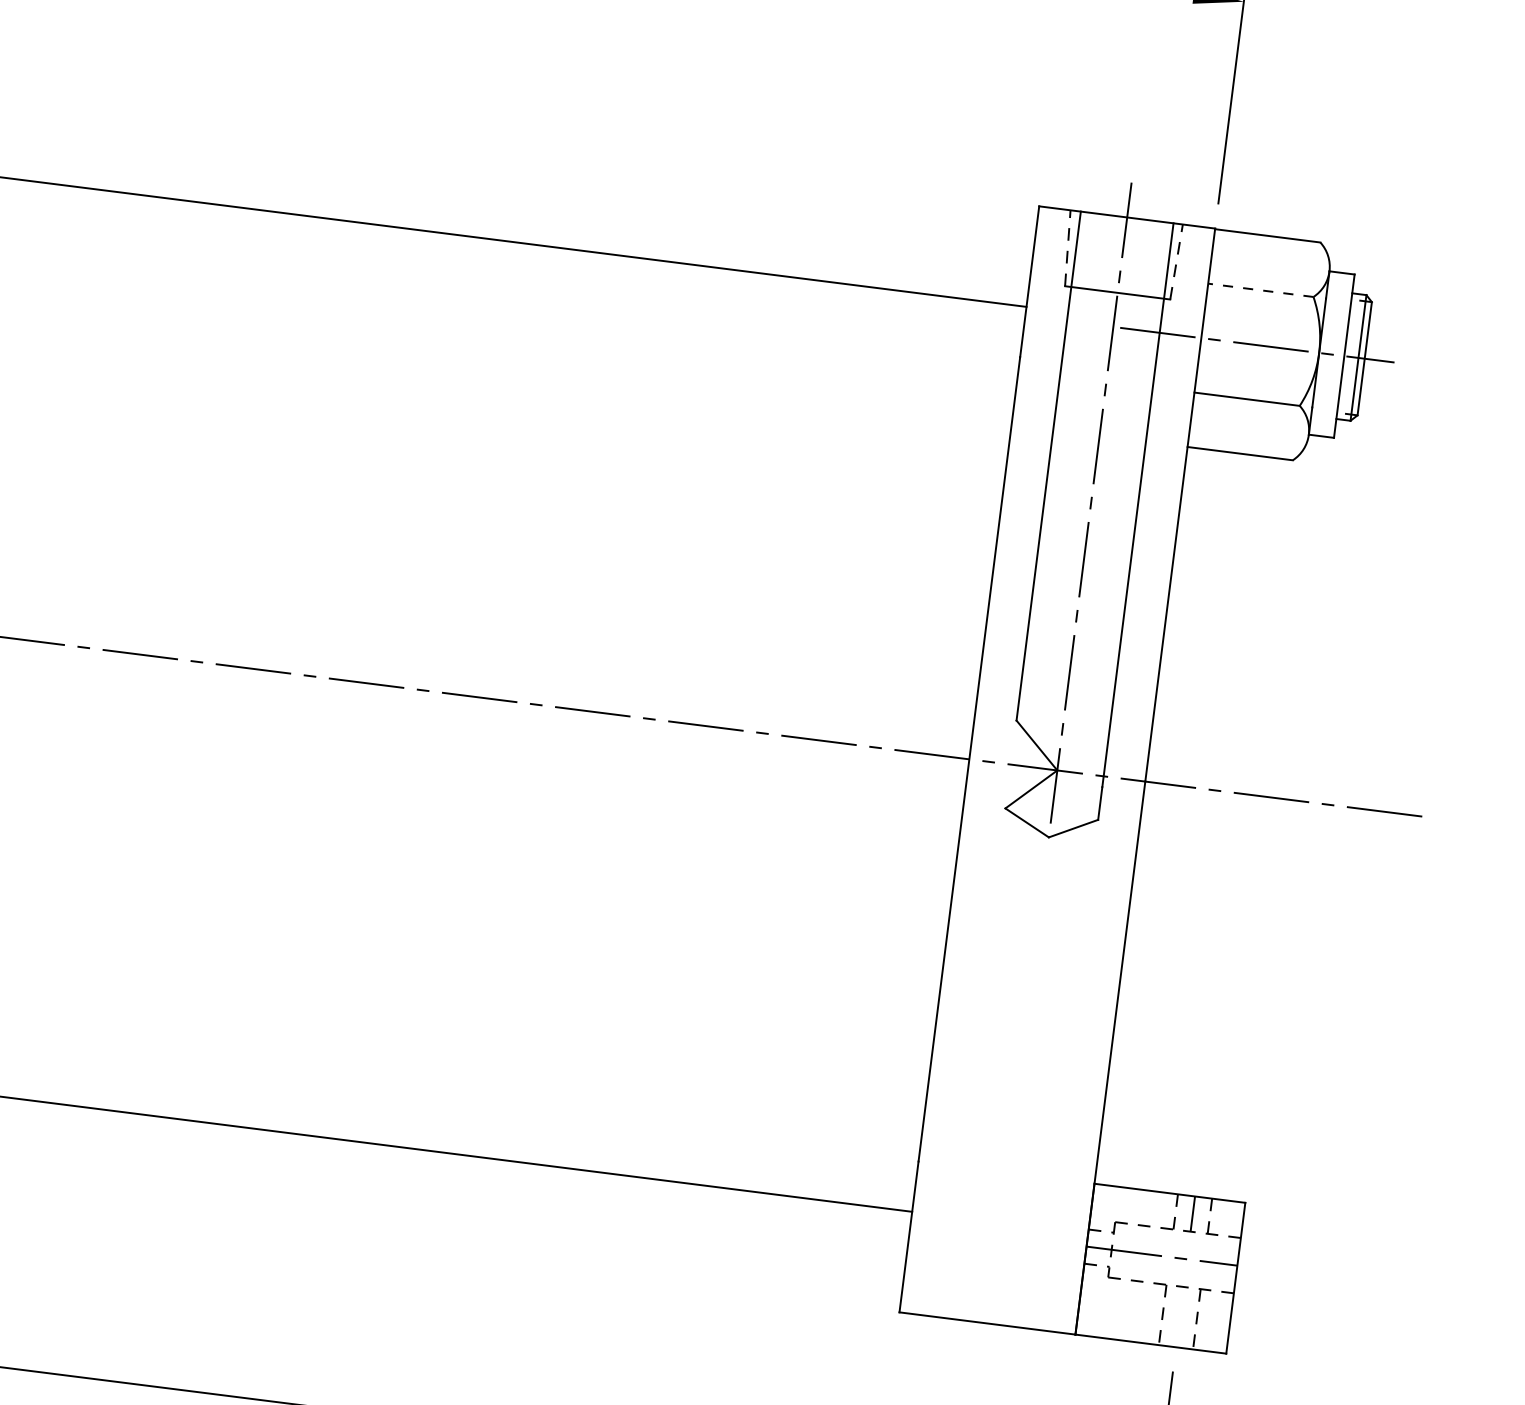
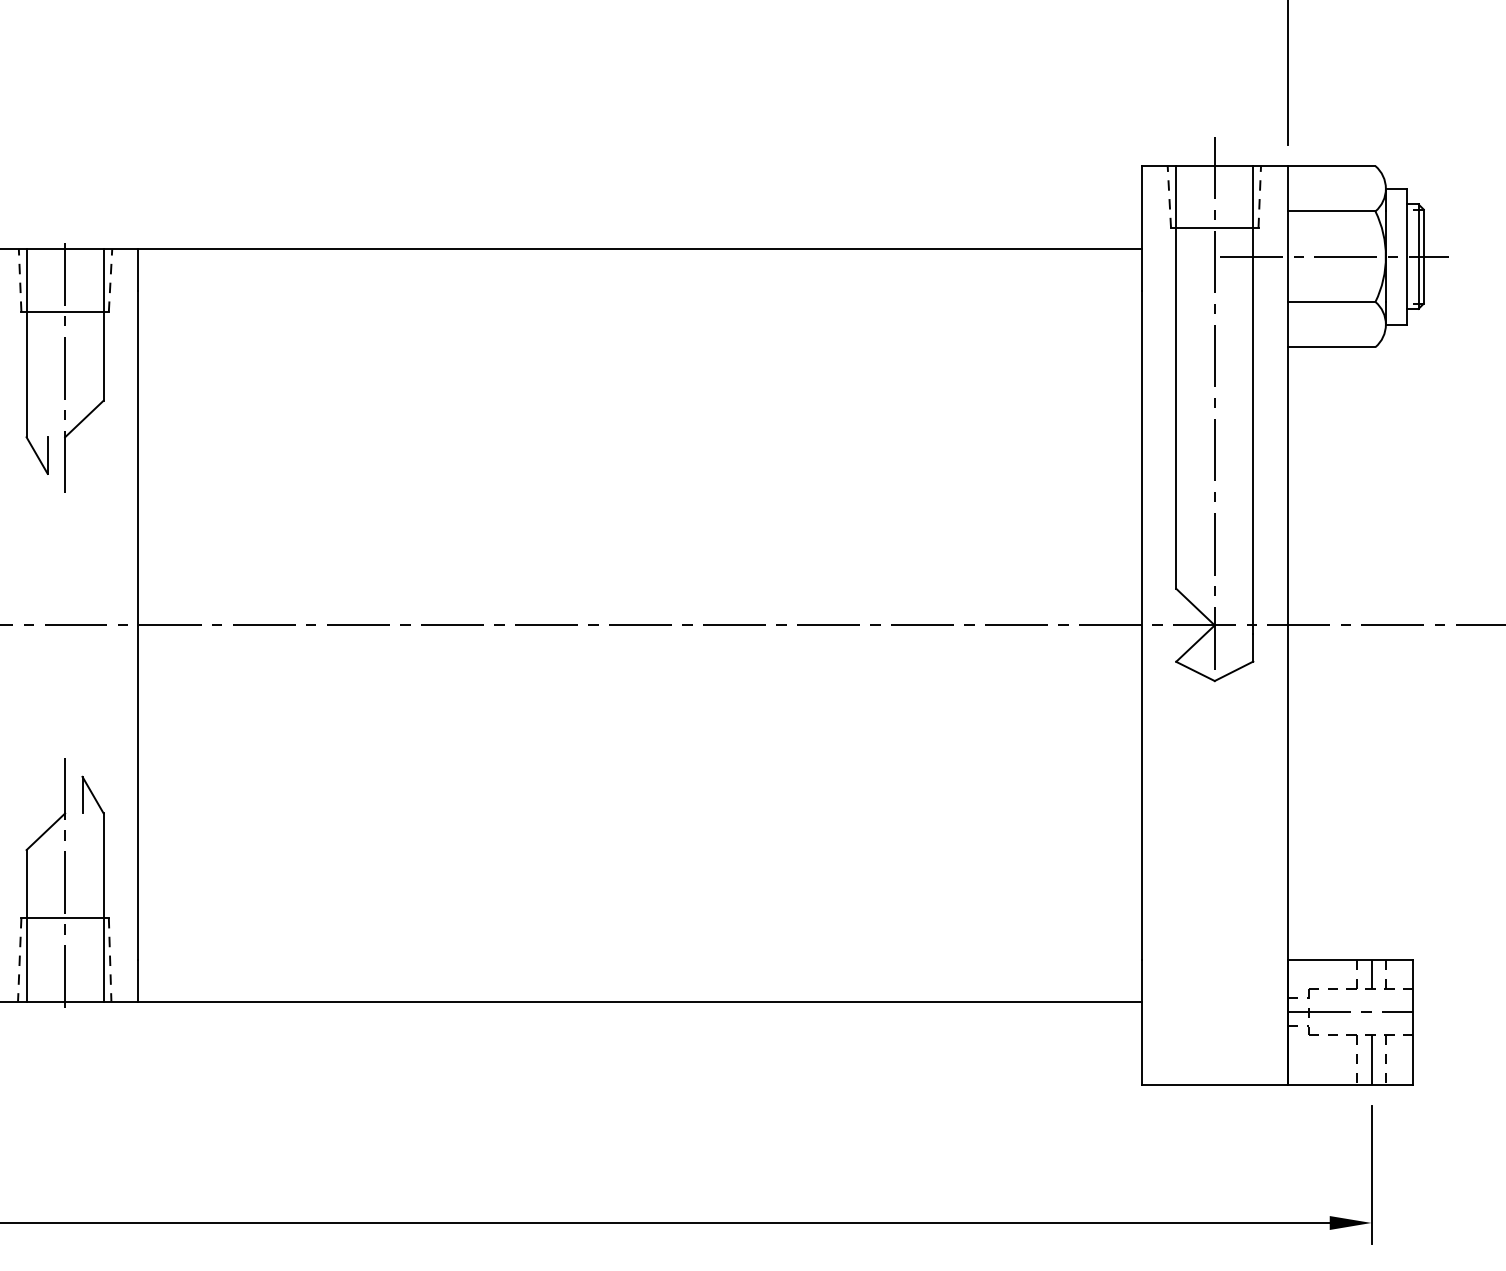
line: (1260, 290) -> (1331, 211), dashed -> solid
line: (1179, 1317) -> (1371, 1060), added

